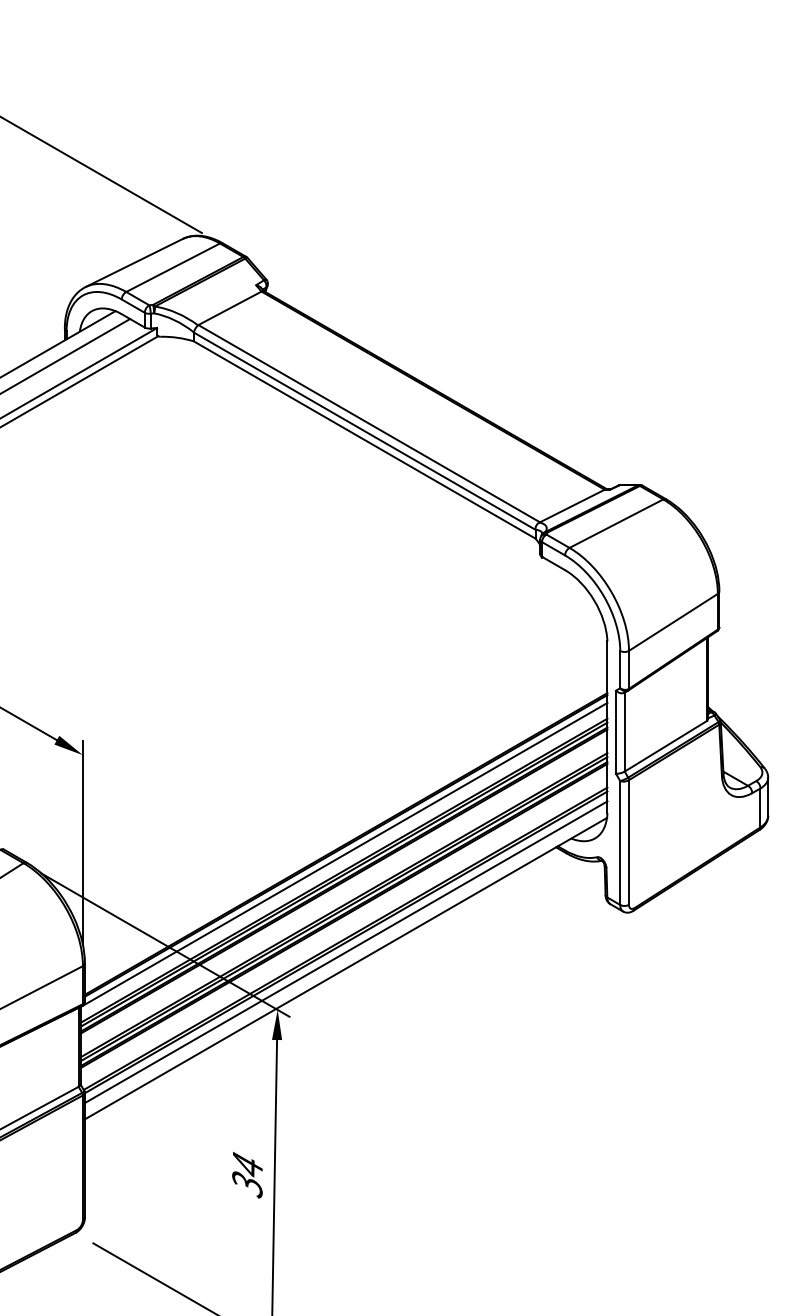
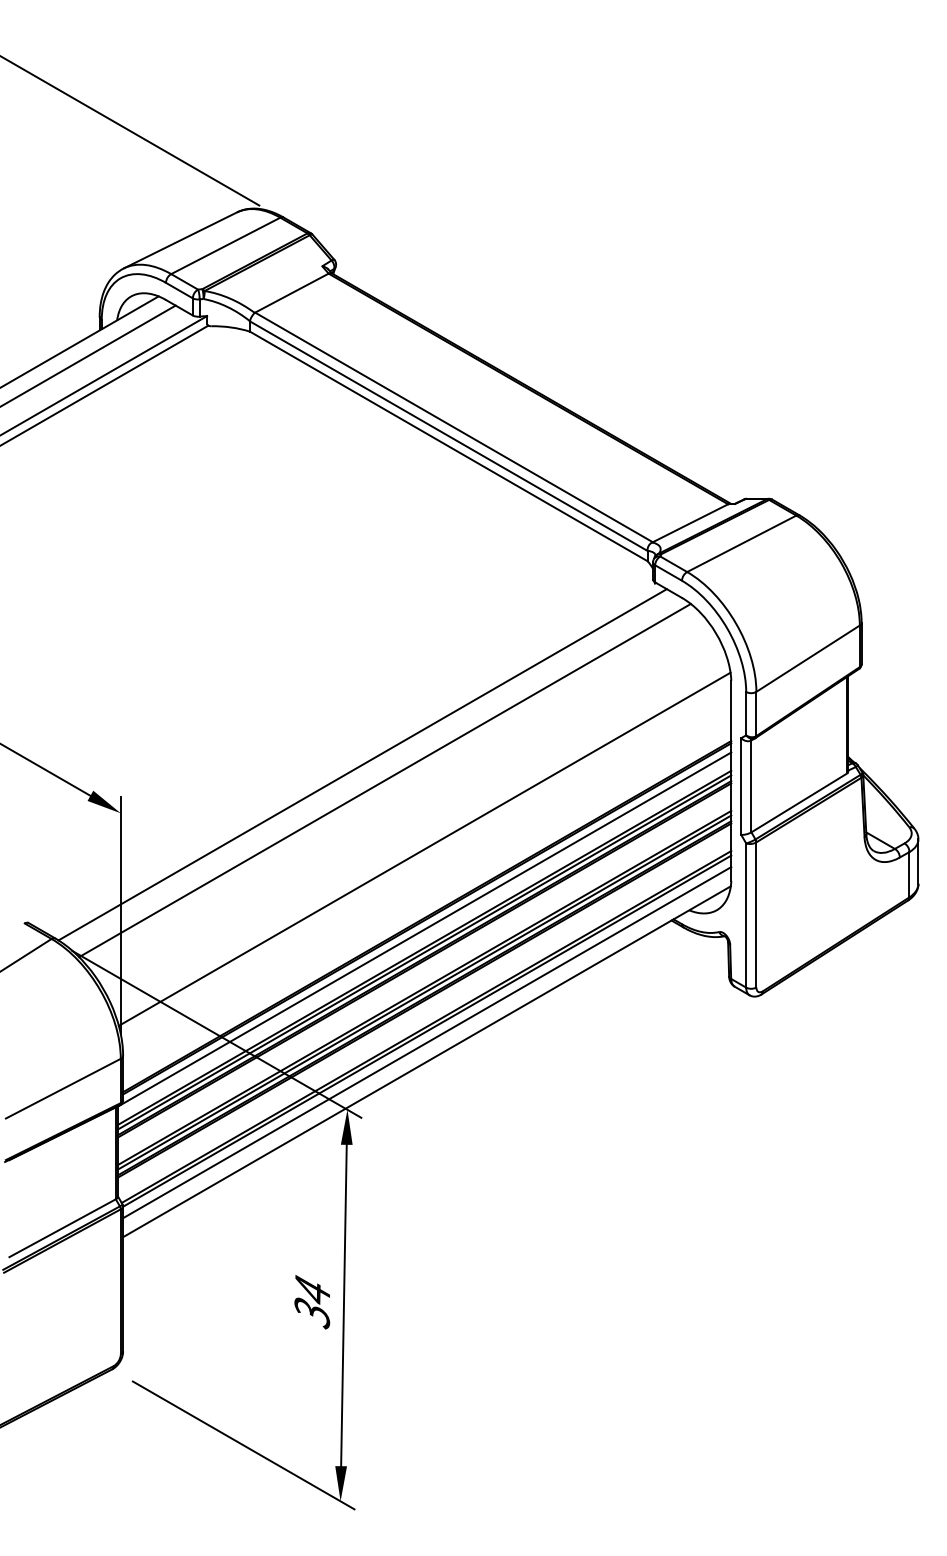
line: (290, 713) -> (362, 764), added
line: (309, 727) -> (384, 780), added
line: (343, 785) -> (424, 848), added

